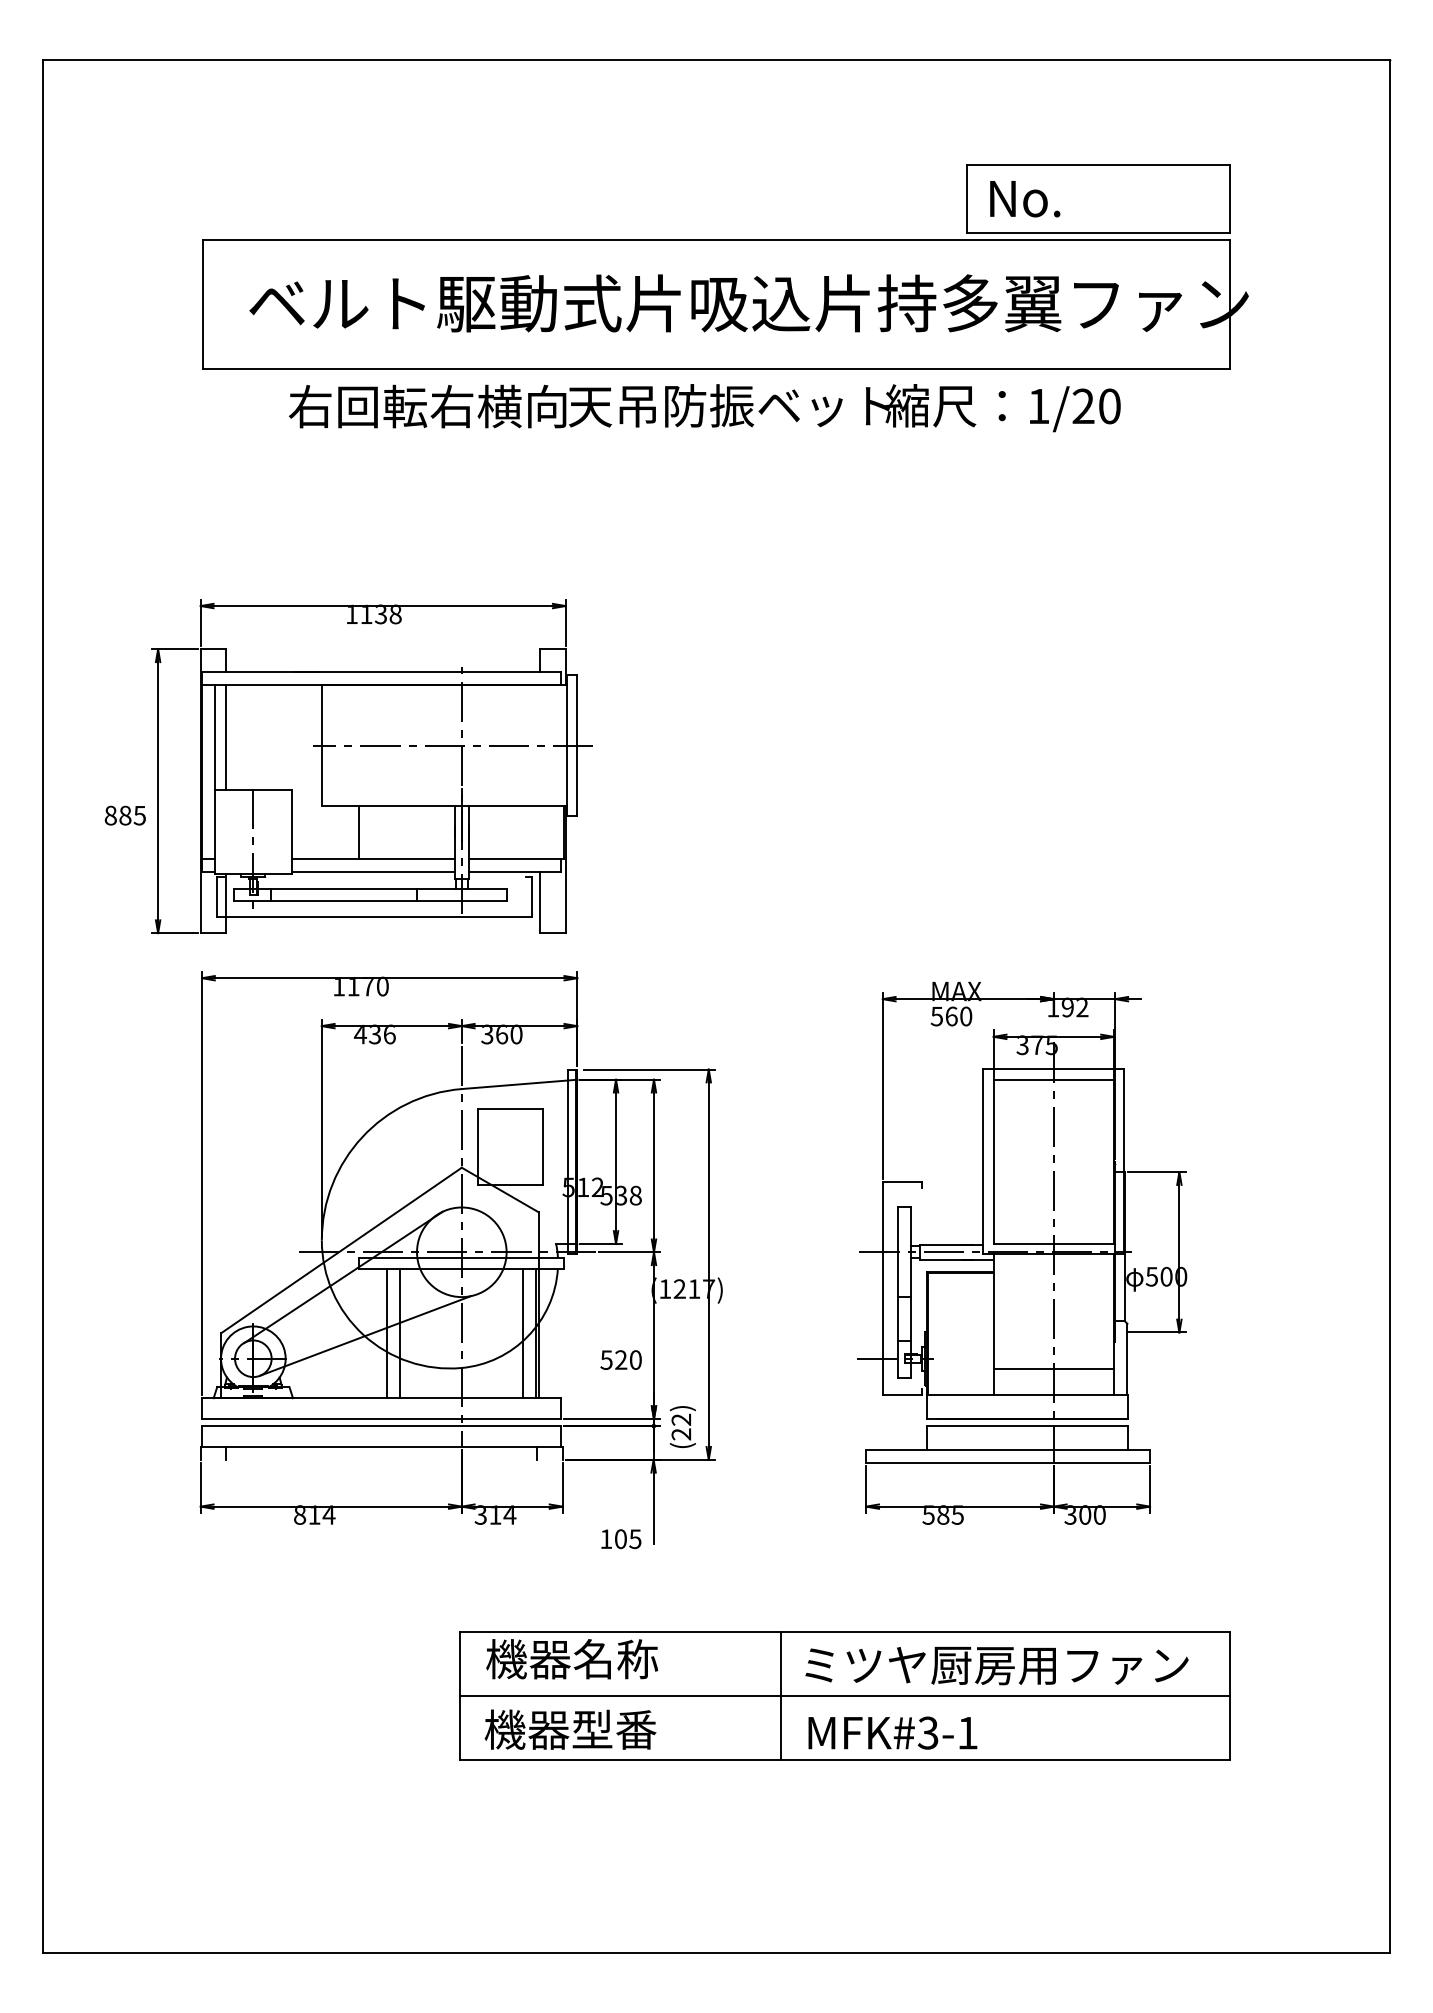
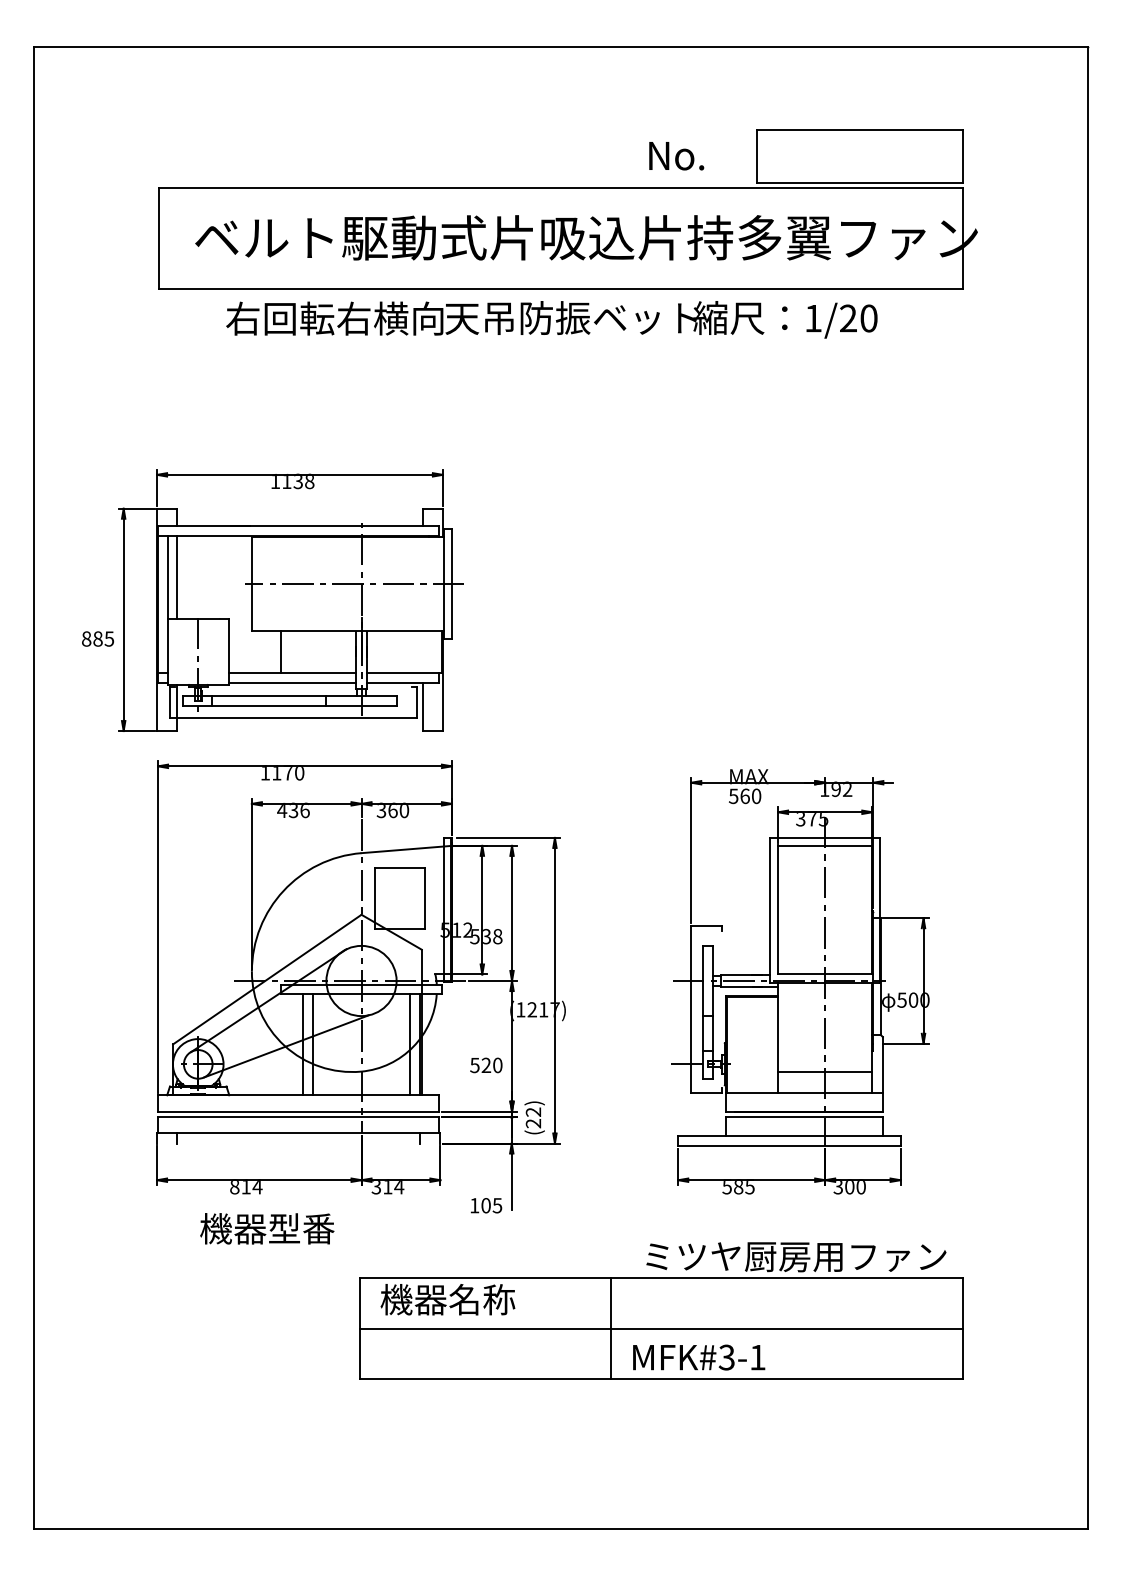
text: (1025, 199) -> (676, 156), moved
text: (996, 1665) -> (795, 1256), moved
text: (570, 1729) -> (267, 1228), moved

